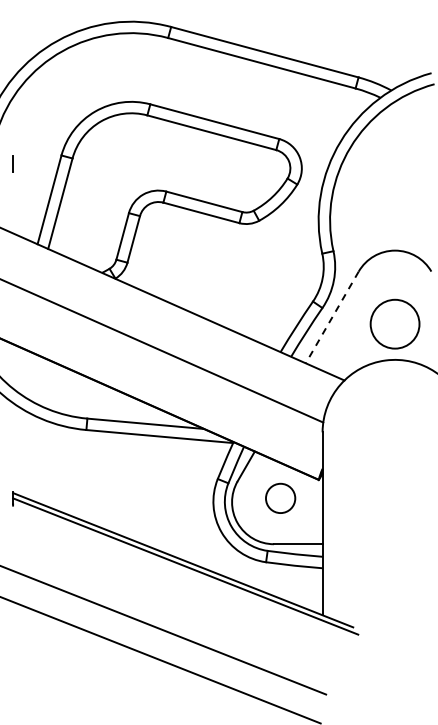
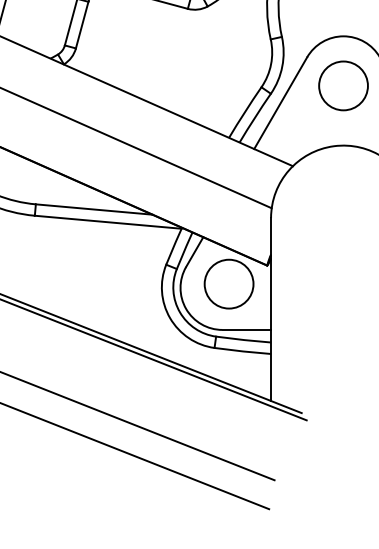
line: (332, 317) -> (280, 103), dashed -> solid
circle: (394, 323) -> (342, 85), moved
circle: (280, 498) -> (228, 284), size x1.67

